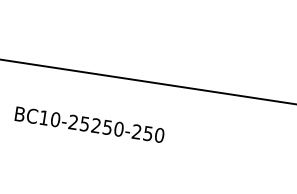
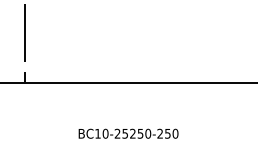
text: (89, 124) -> (128, 133), moved

